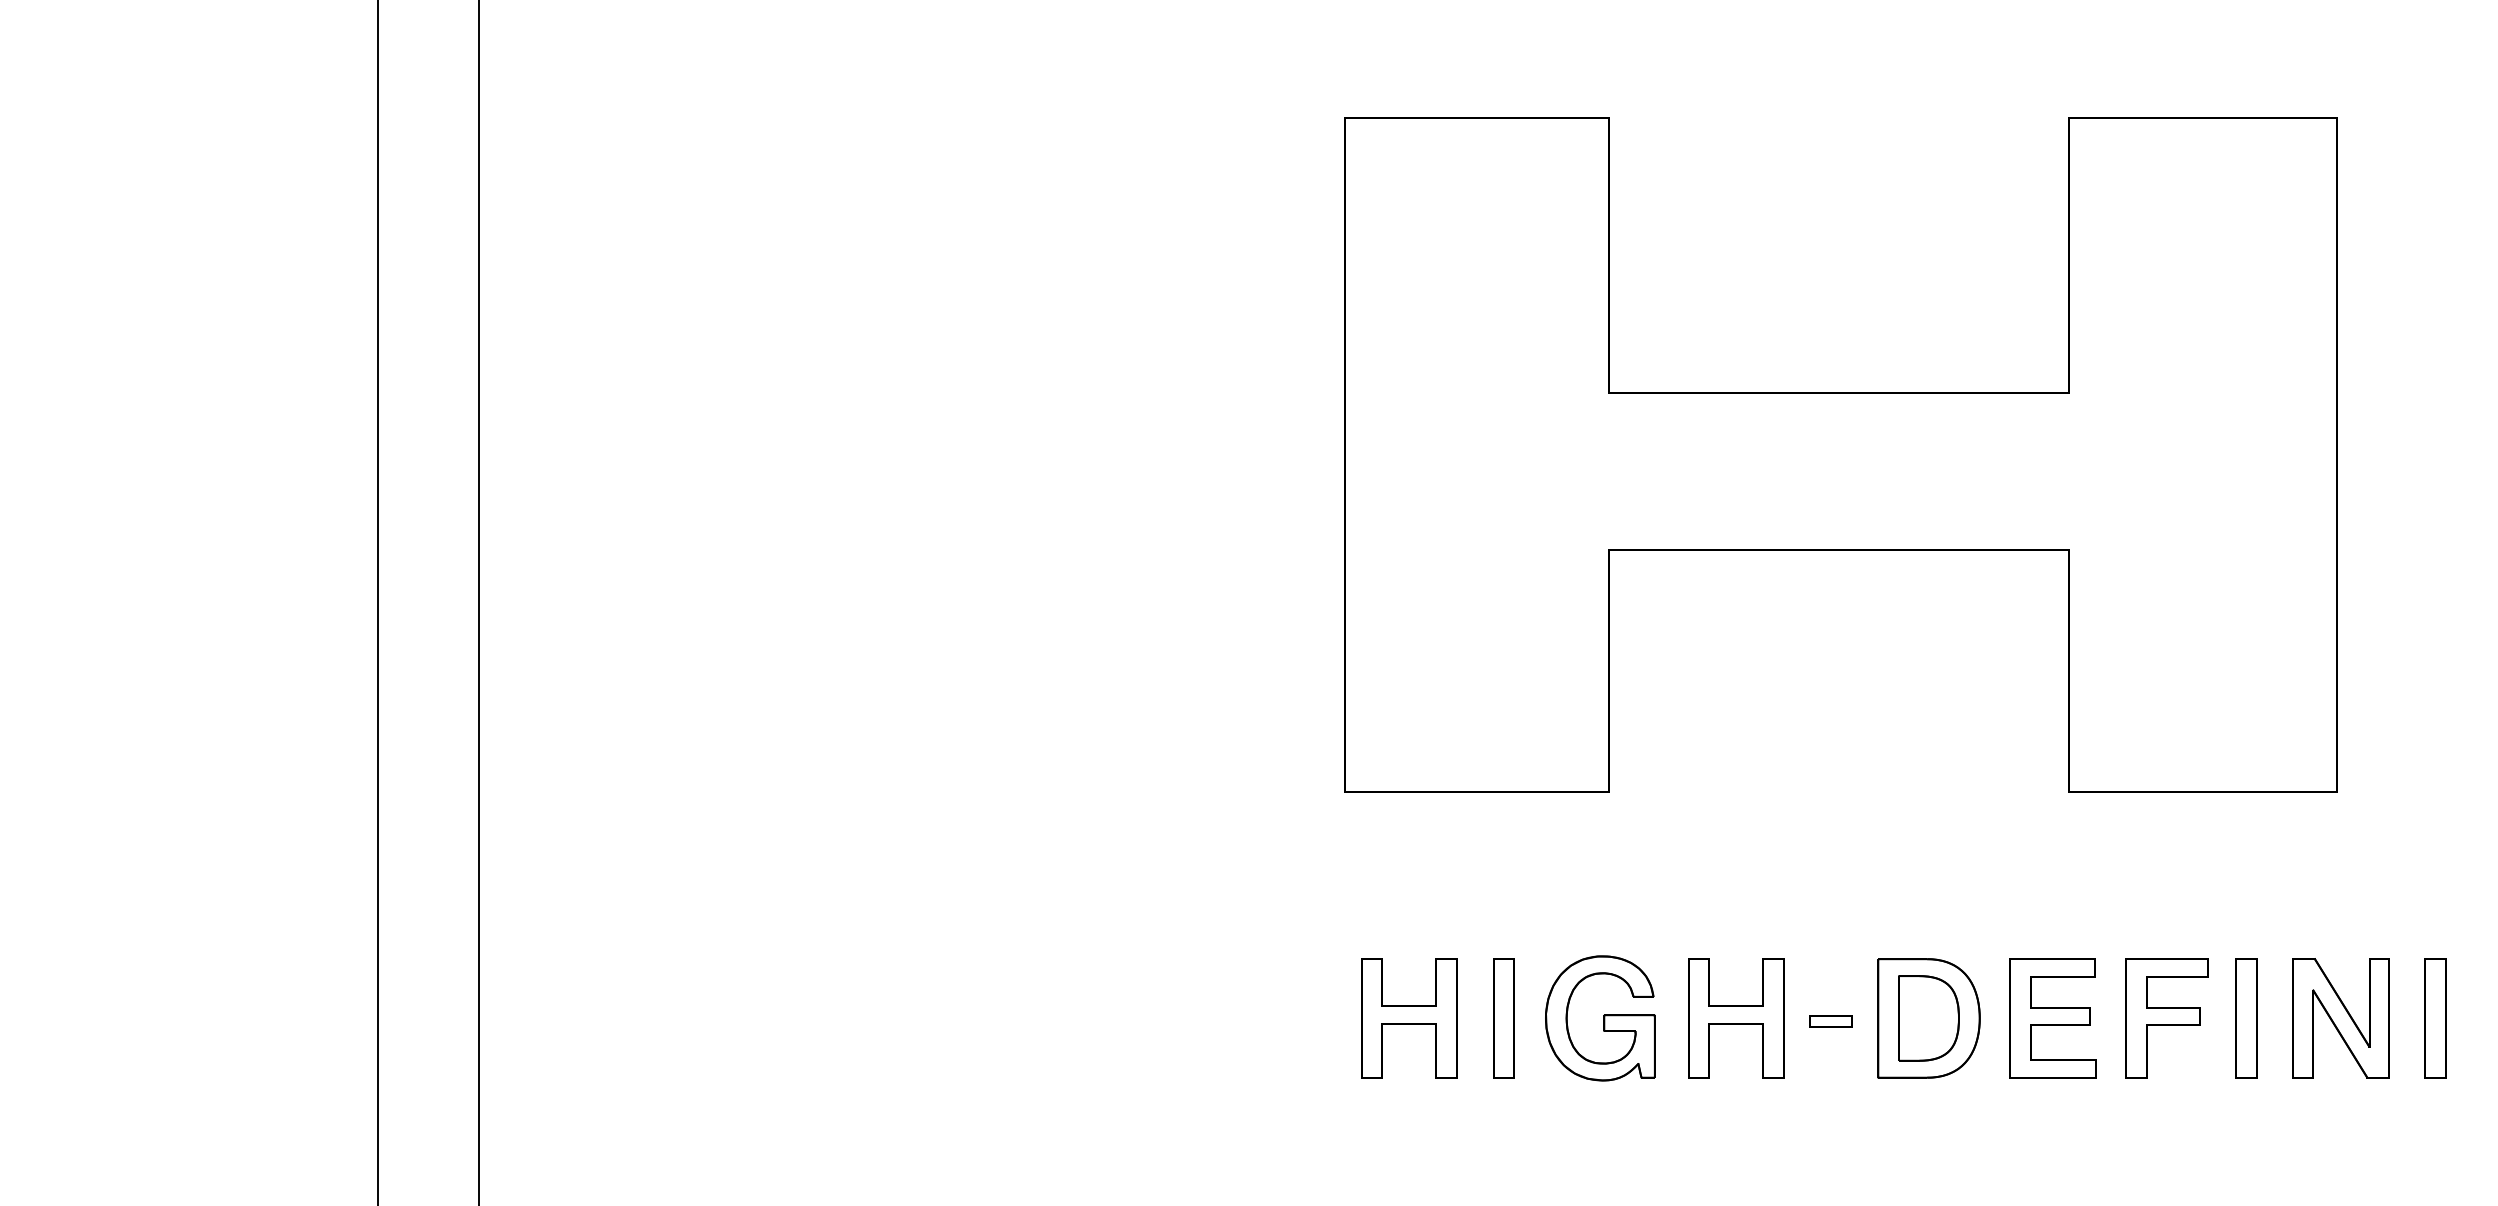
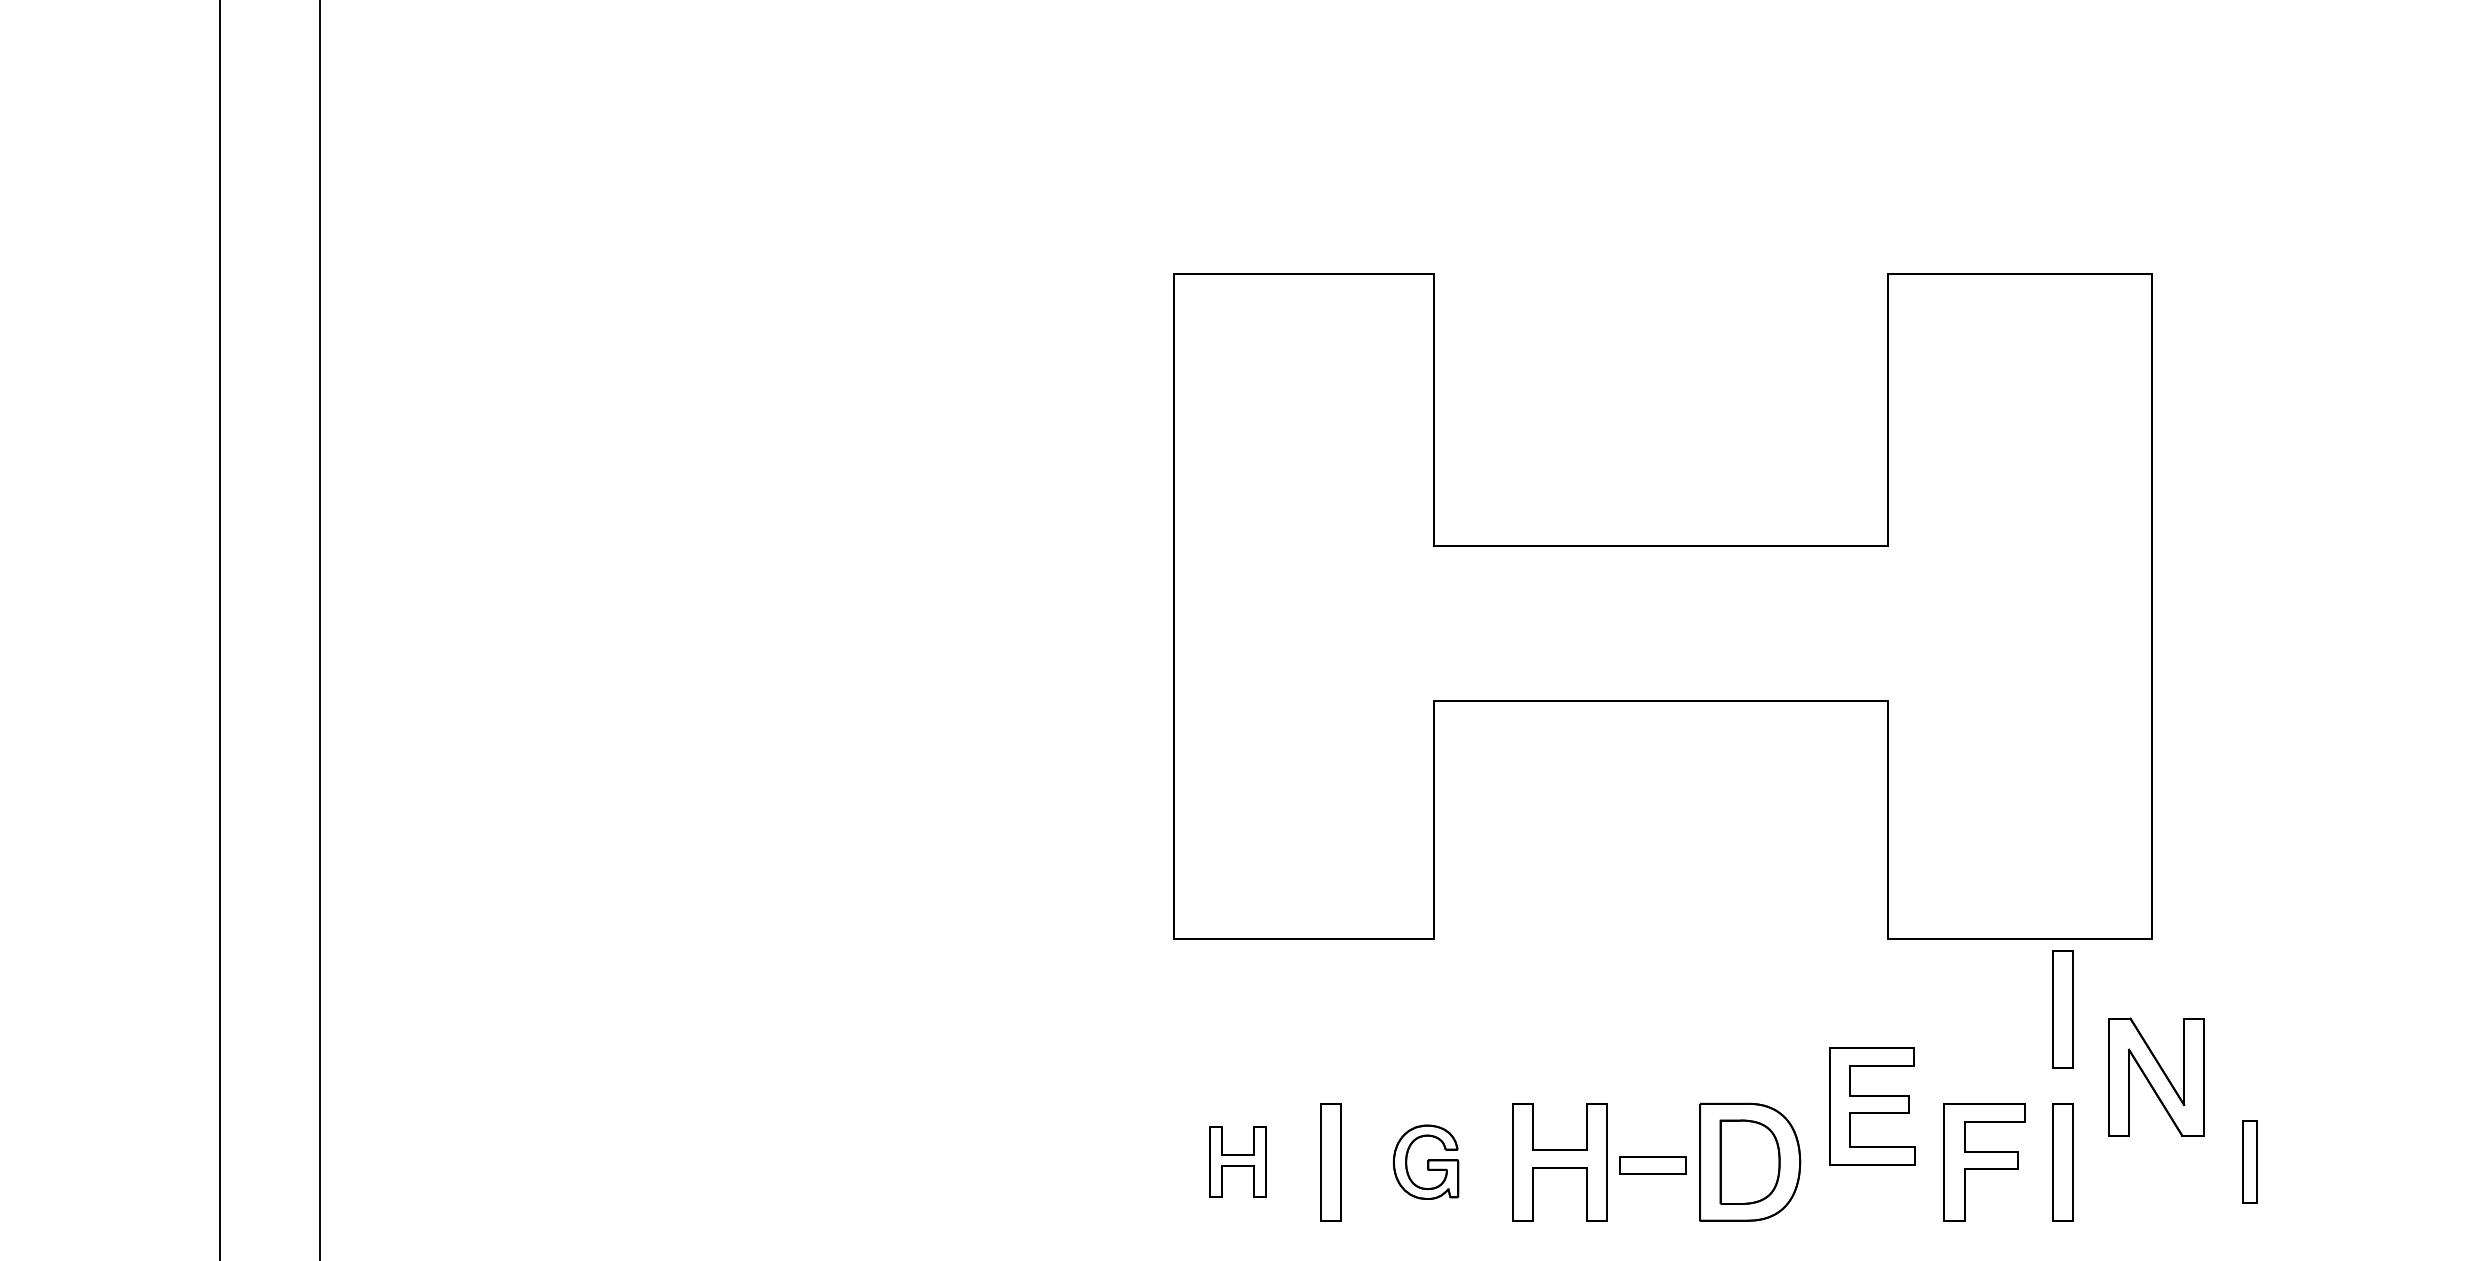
part: (2245, 863) -> (2062, 1009), added
part: (2341, 1017) -> (2156, 1076), moved
part: (1409, 1018) -> (1237, 1162), size x0.6
part: (1599, 1018) -> (1425, 1162), size x0.6
part: (2053, 1018) -> (1872, 1106), moved
part: (2435, 1018) -> (2249, 1162), size x0.7
part: (1830, 1021) -> (1652, 1165), size x1.6

